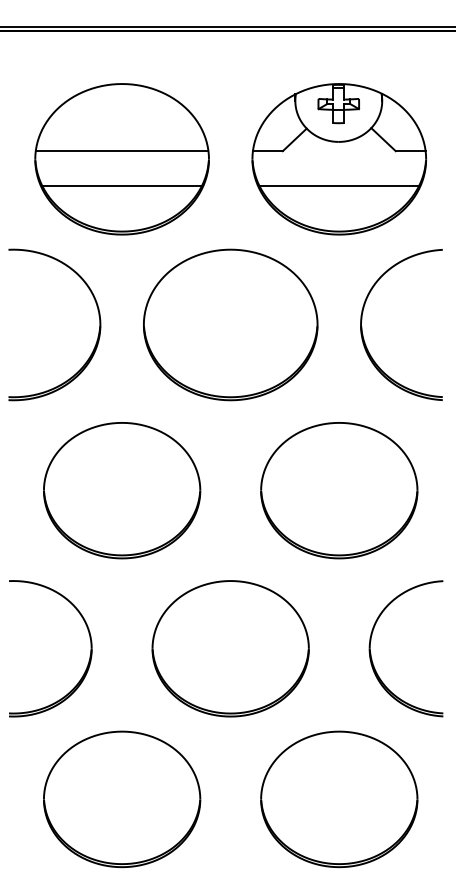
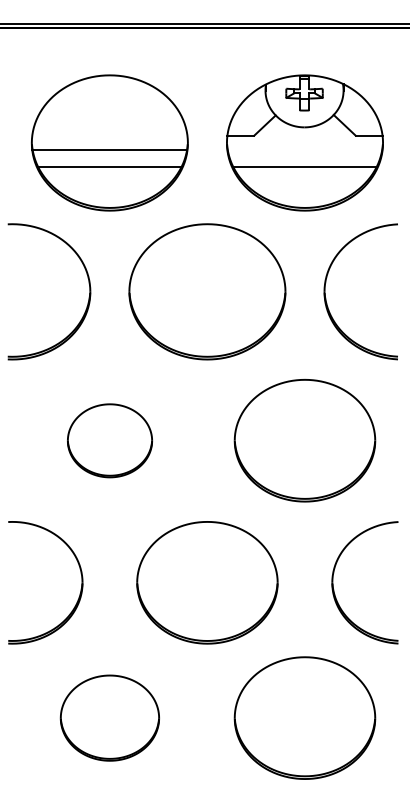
line: (121, 151) -> (109, 150), moved
part: (122, 490) -> (110, 440), size x0.6
part: (122, 799) -> (110, 718), size x0.7

